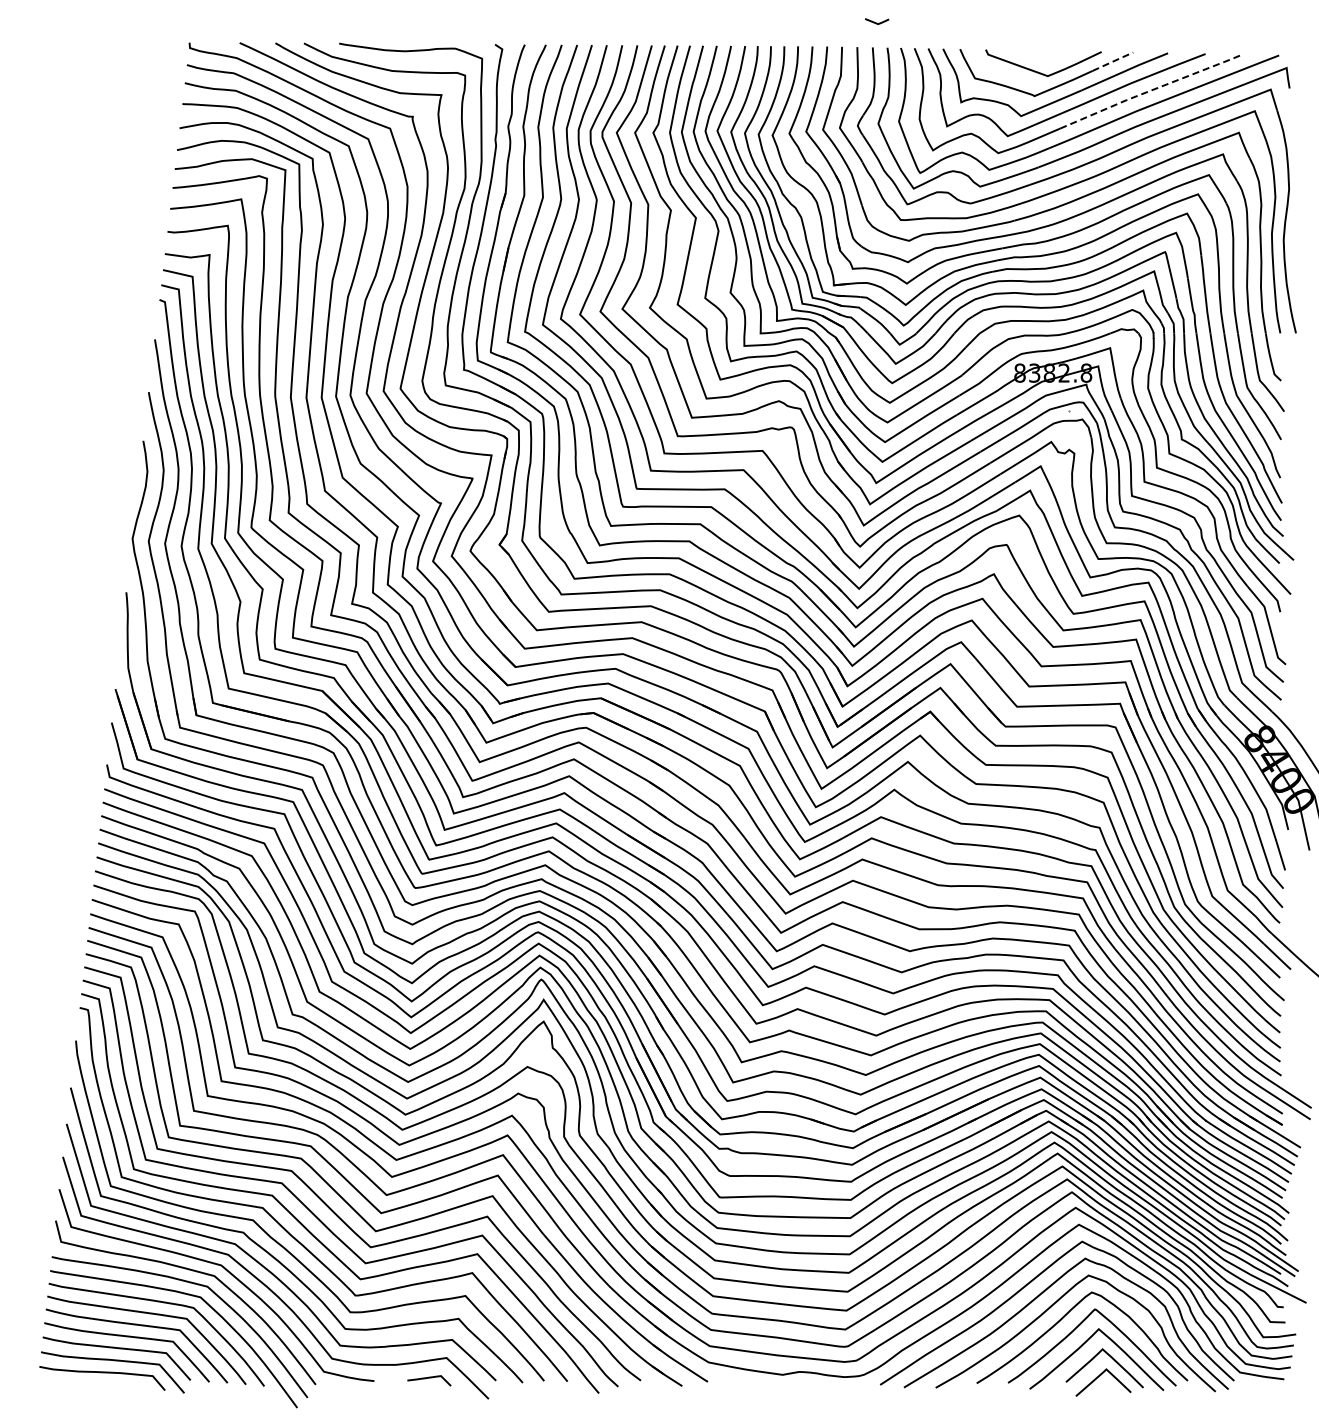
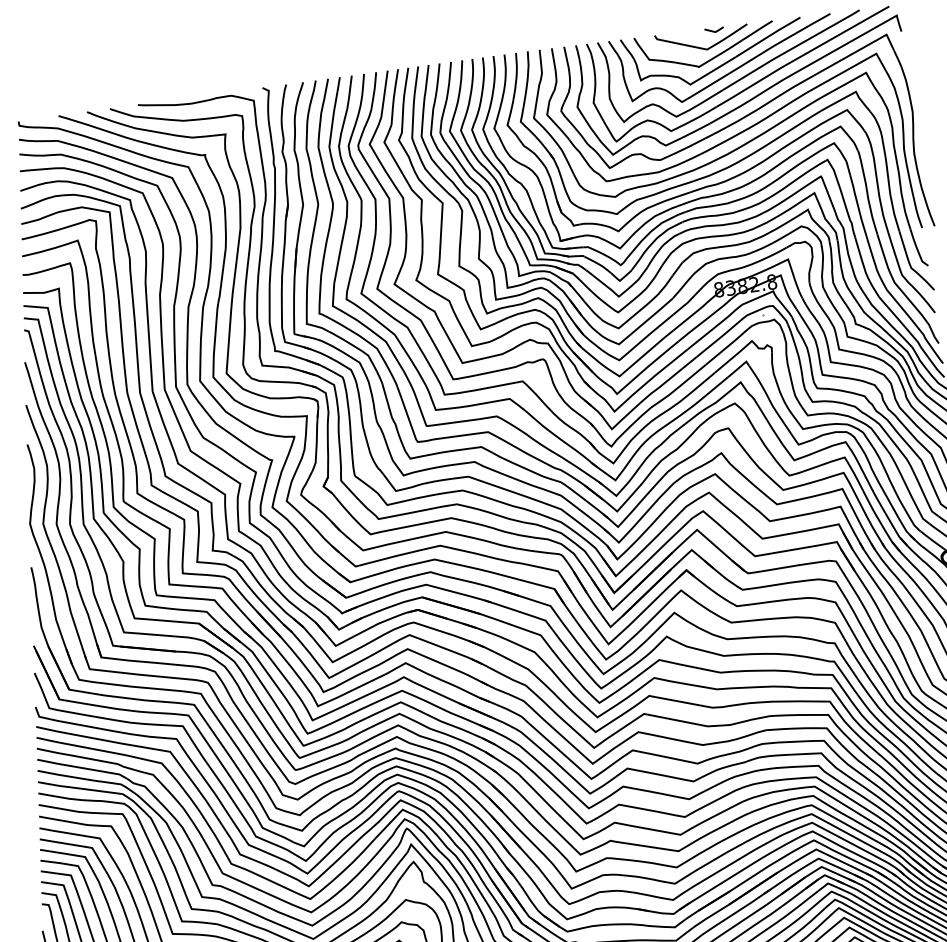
curve: (877, 22) -> (714, 30), moved
line: (1113, 61) -> (757, 30), dashed -> solid
line: (1150, 90) -> (790, 49), dashed -> solid

